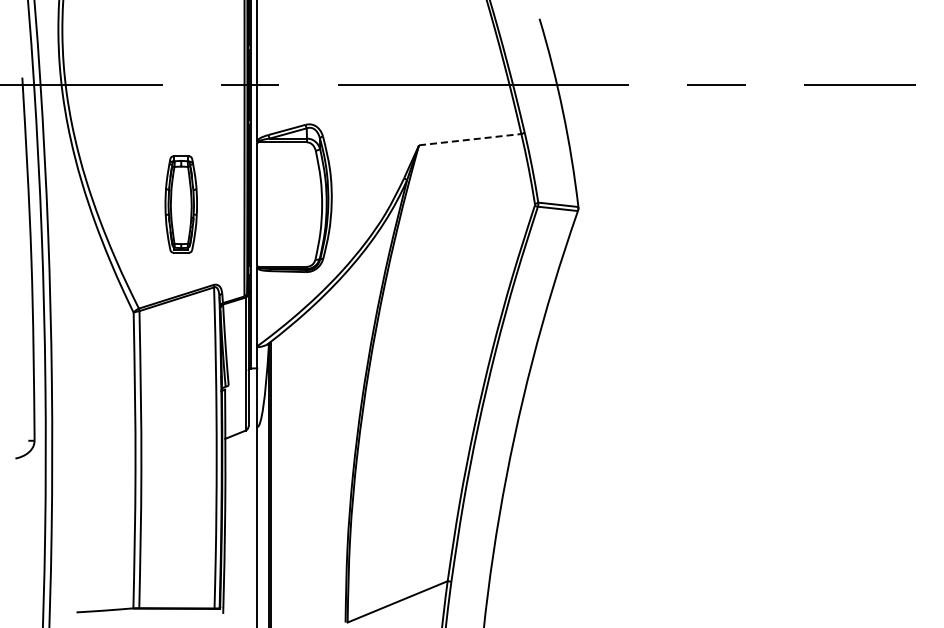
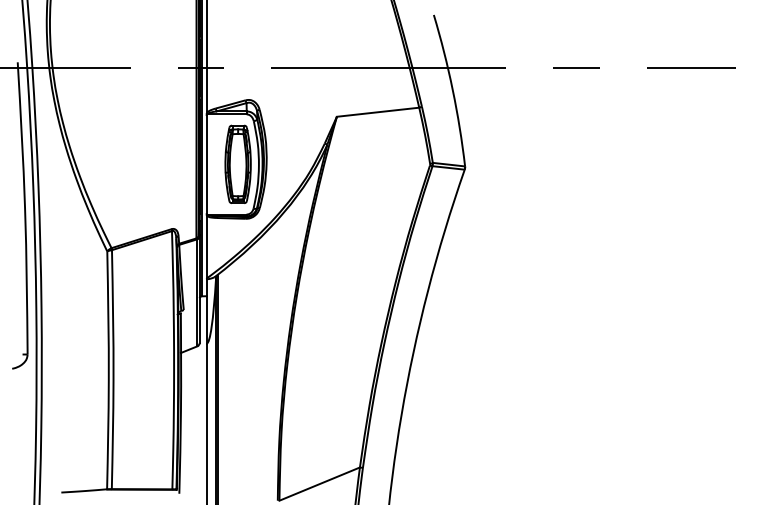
line: (470, 139) -> (378, 112), dashed -> solid
part: (180, 204) -> (237, 164), moved

